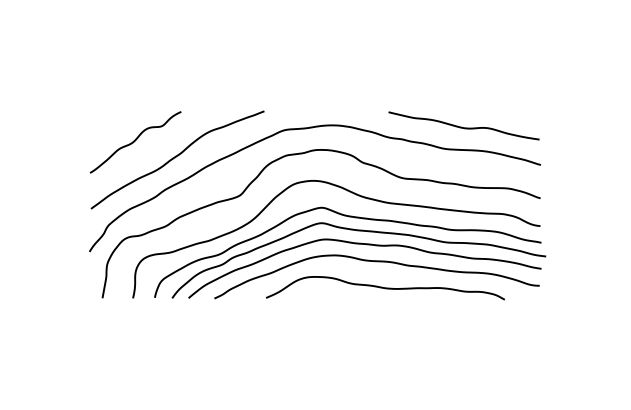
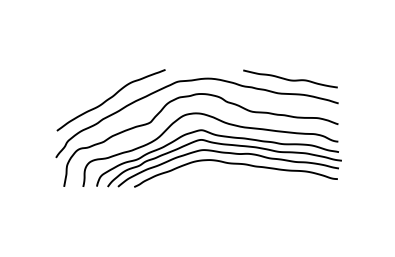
curve: (135, 141) -> (84, 88), removed
curve: (385, 288) -> (241, 180), removed

